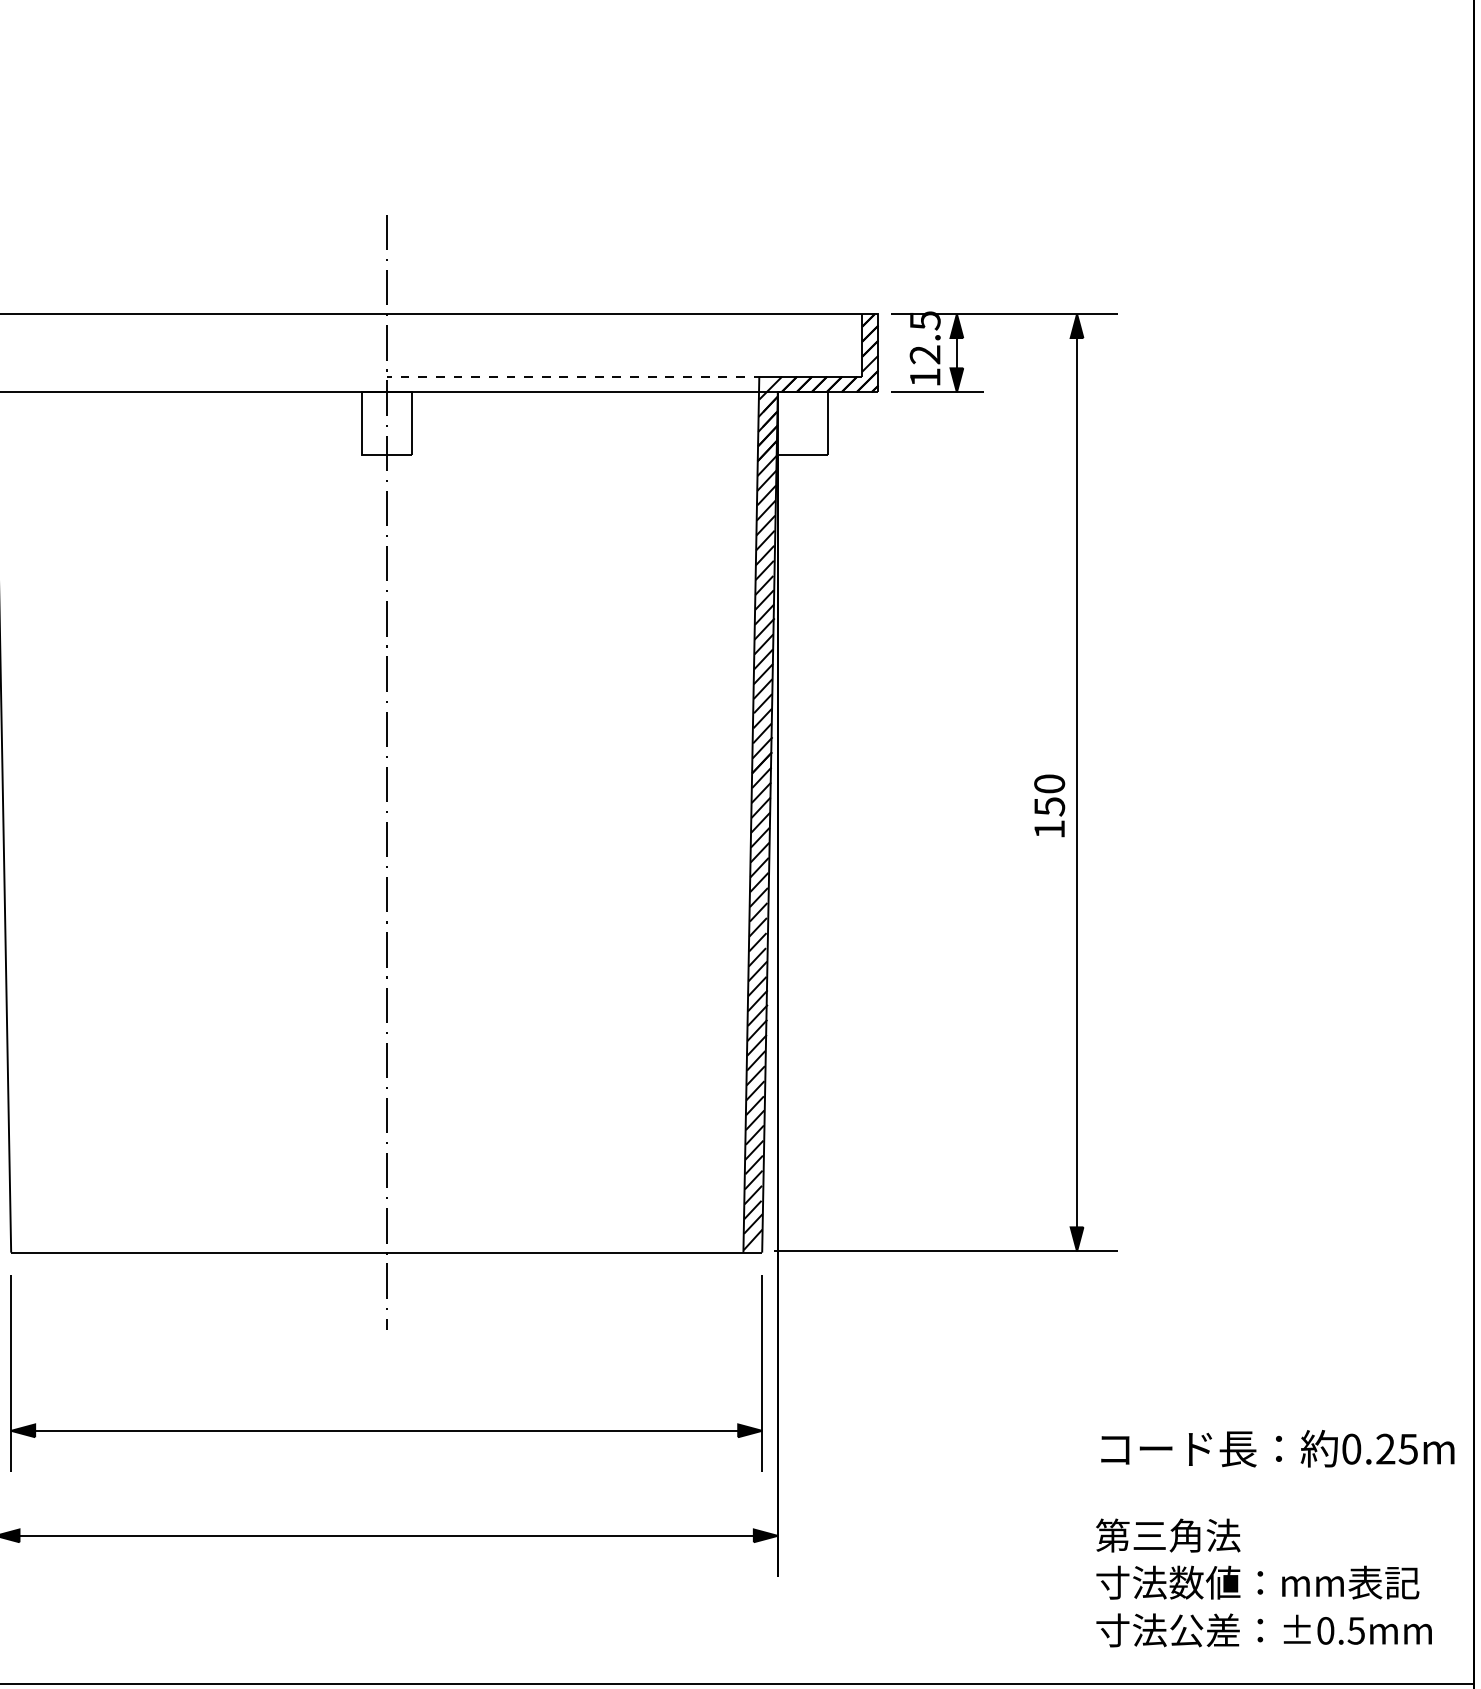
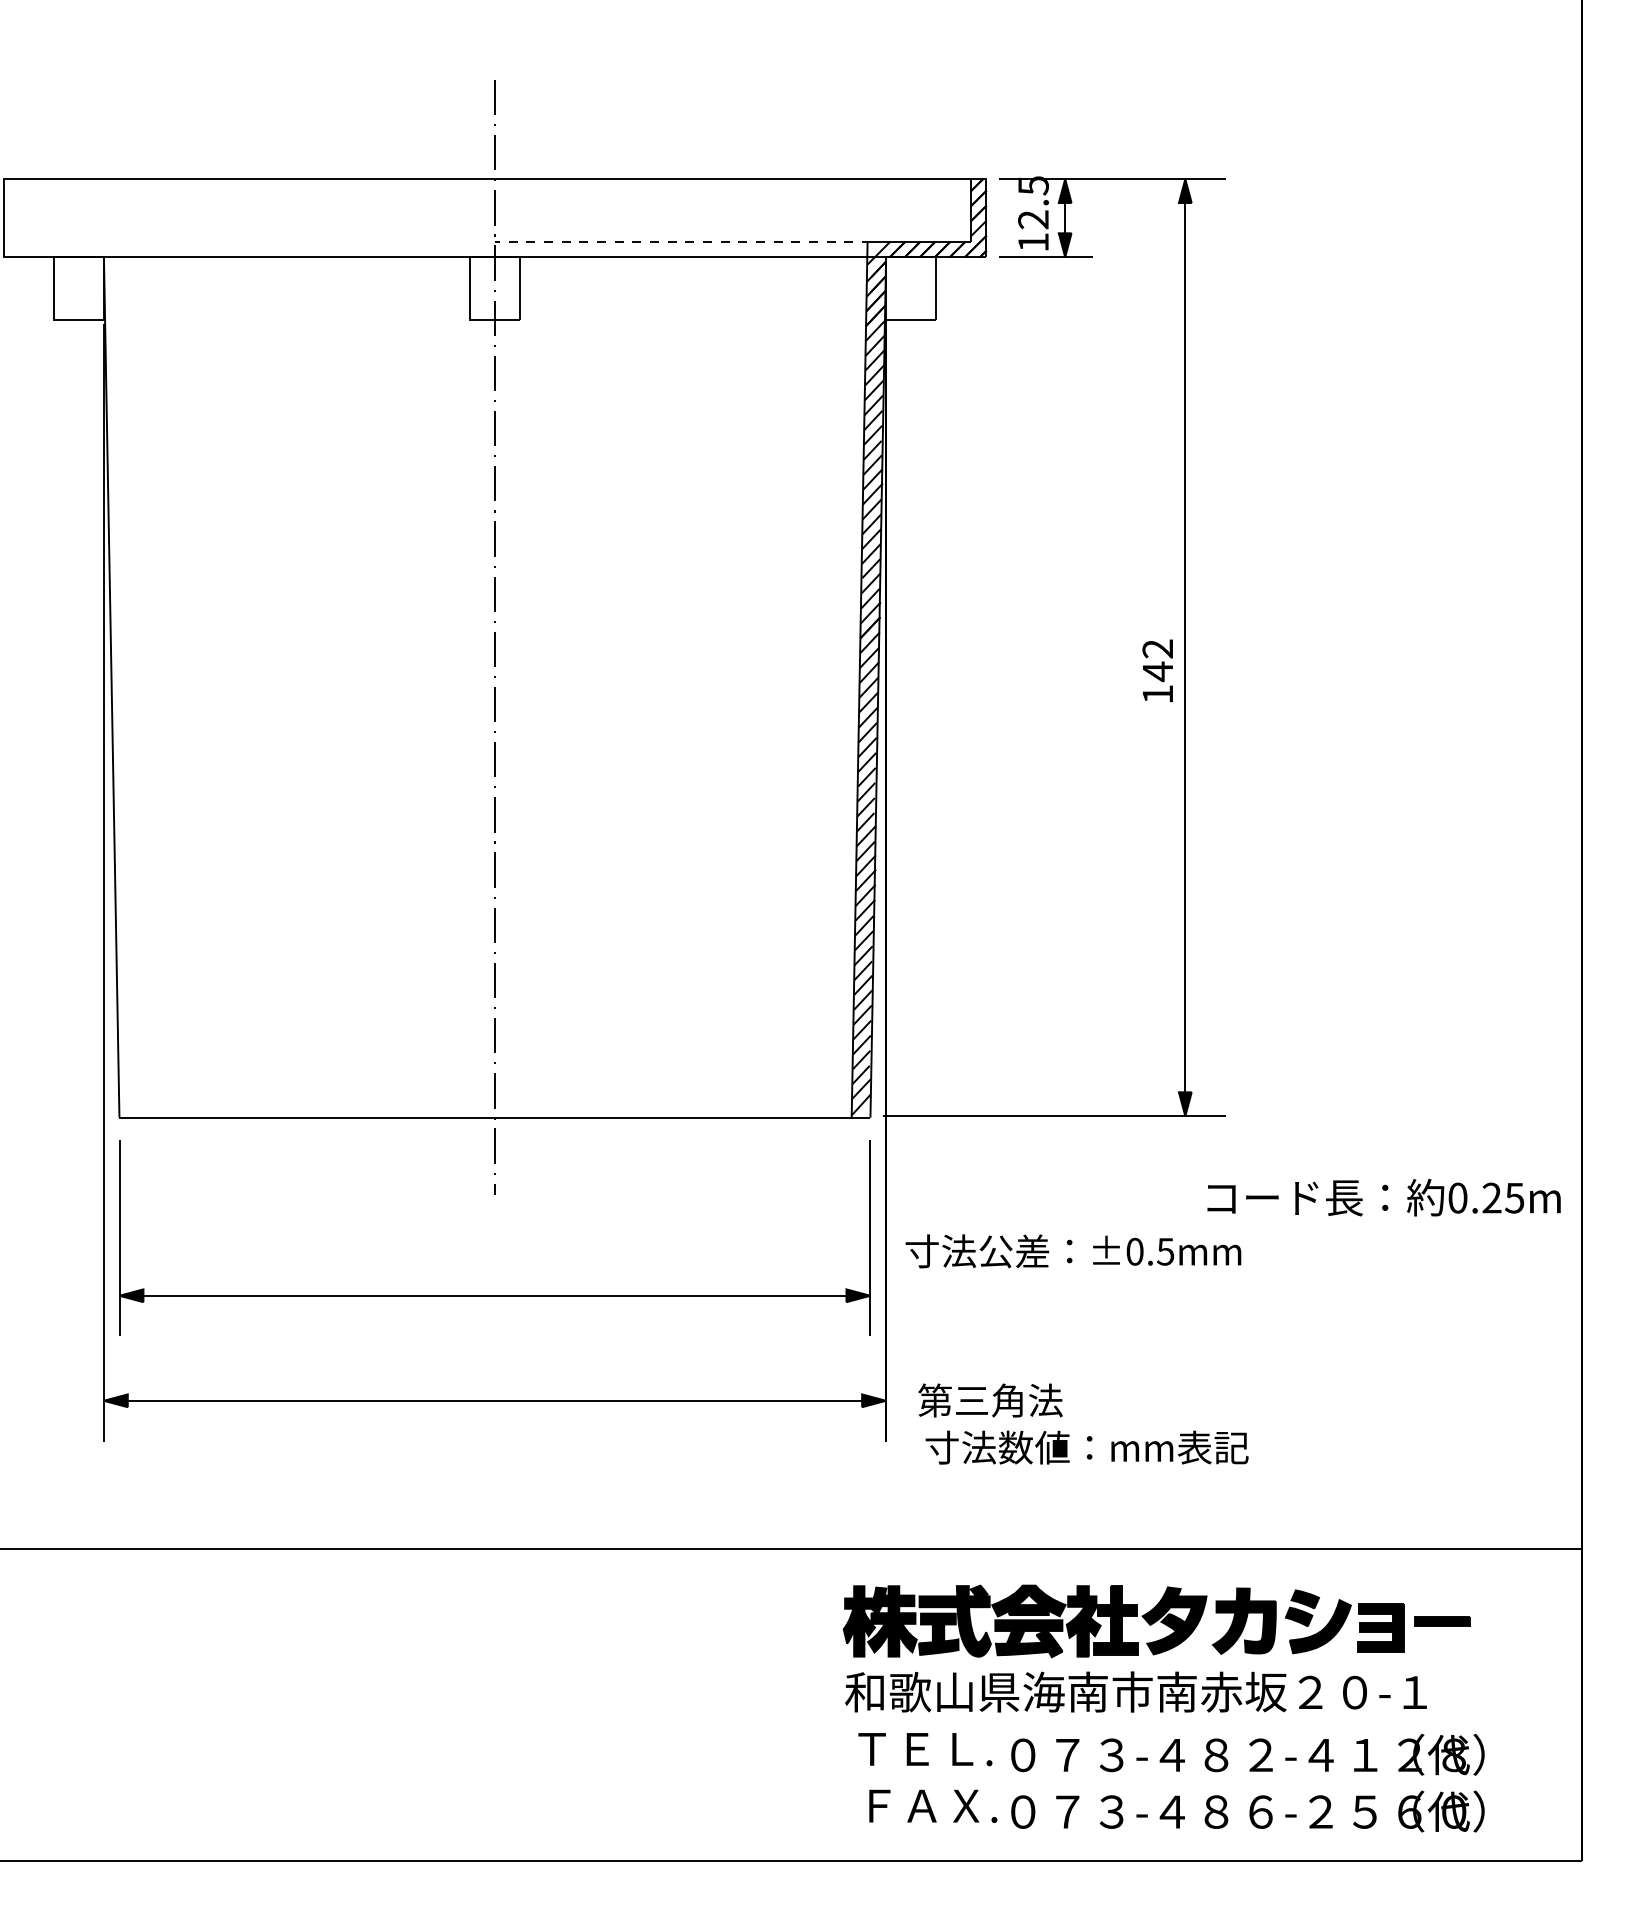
text: (1049, 795) -> (1157, 660), 150 -> 142
text: (1277, 1448) -> (1383, 1197), moved
text: (1168, 1535) -> (990, 1400), moved
text: (1257, 1582) -> (1086, 1447), moved
text: (1264, 1630) -> (1073, 1251), moved

